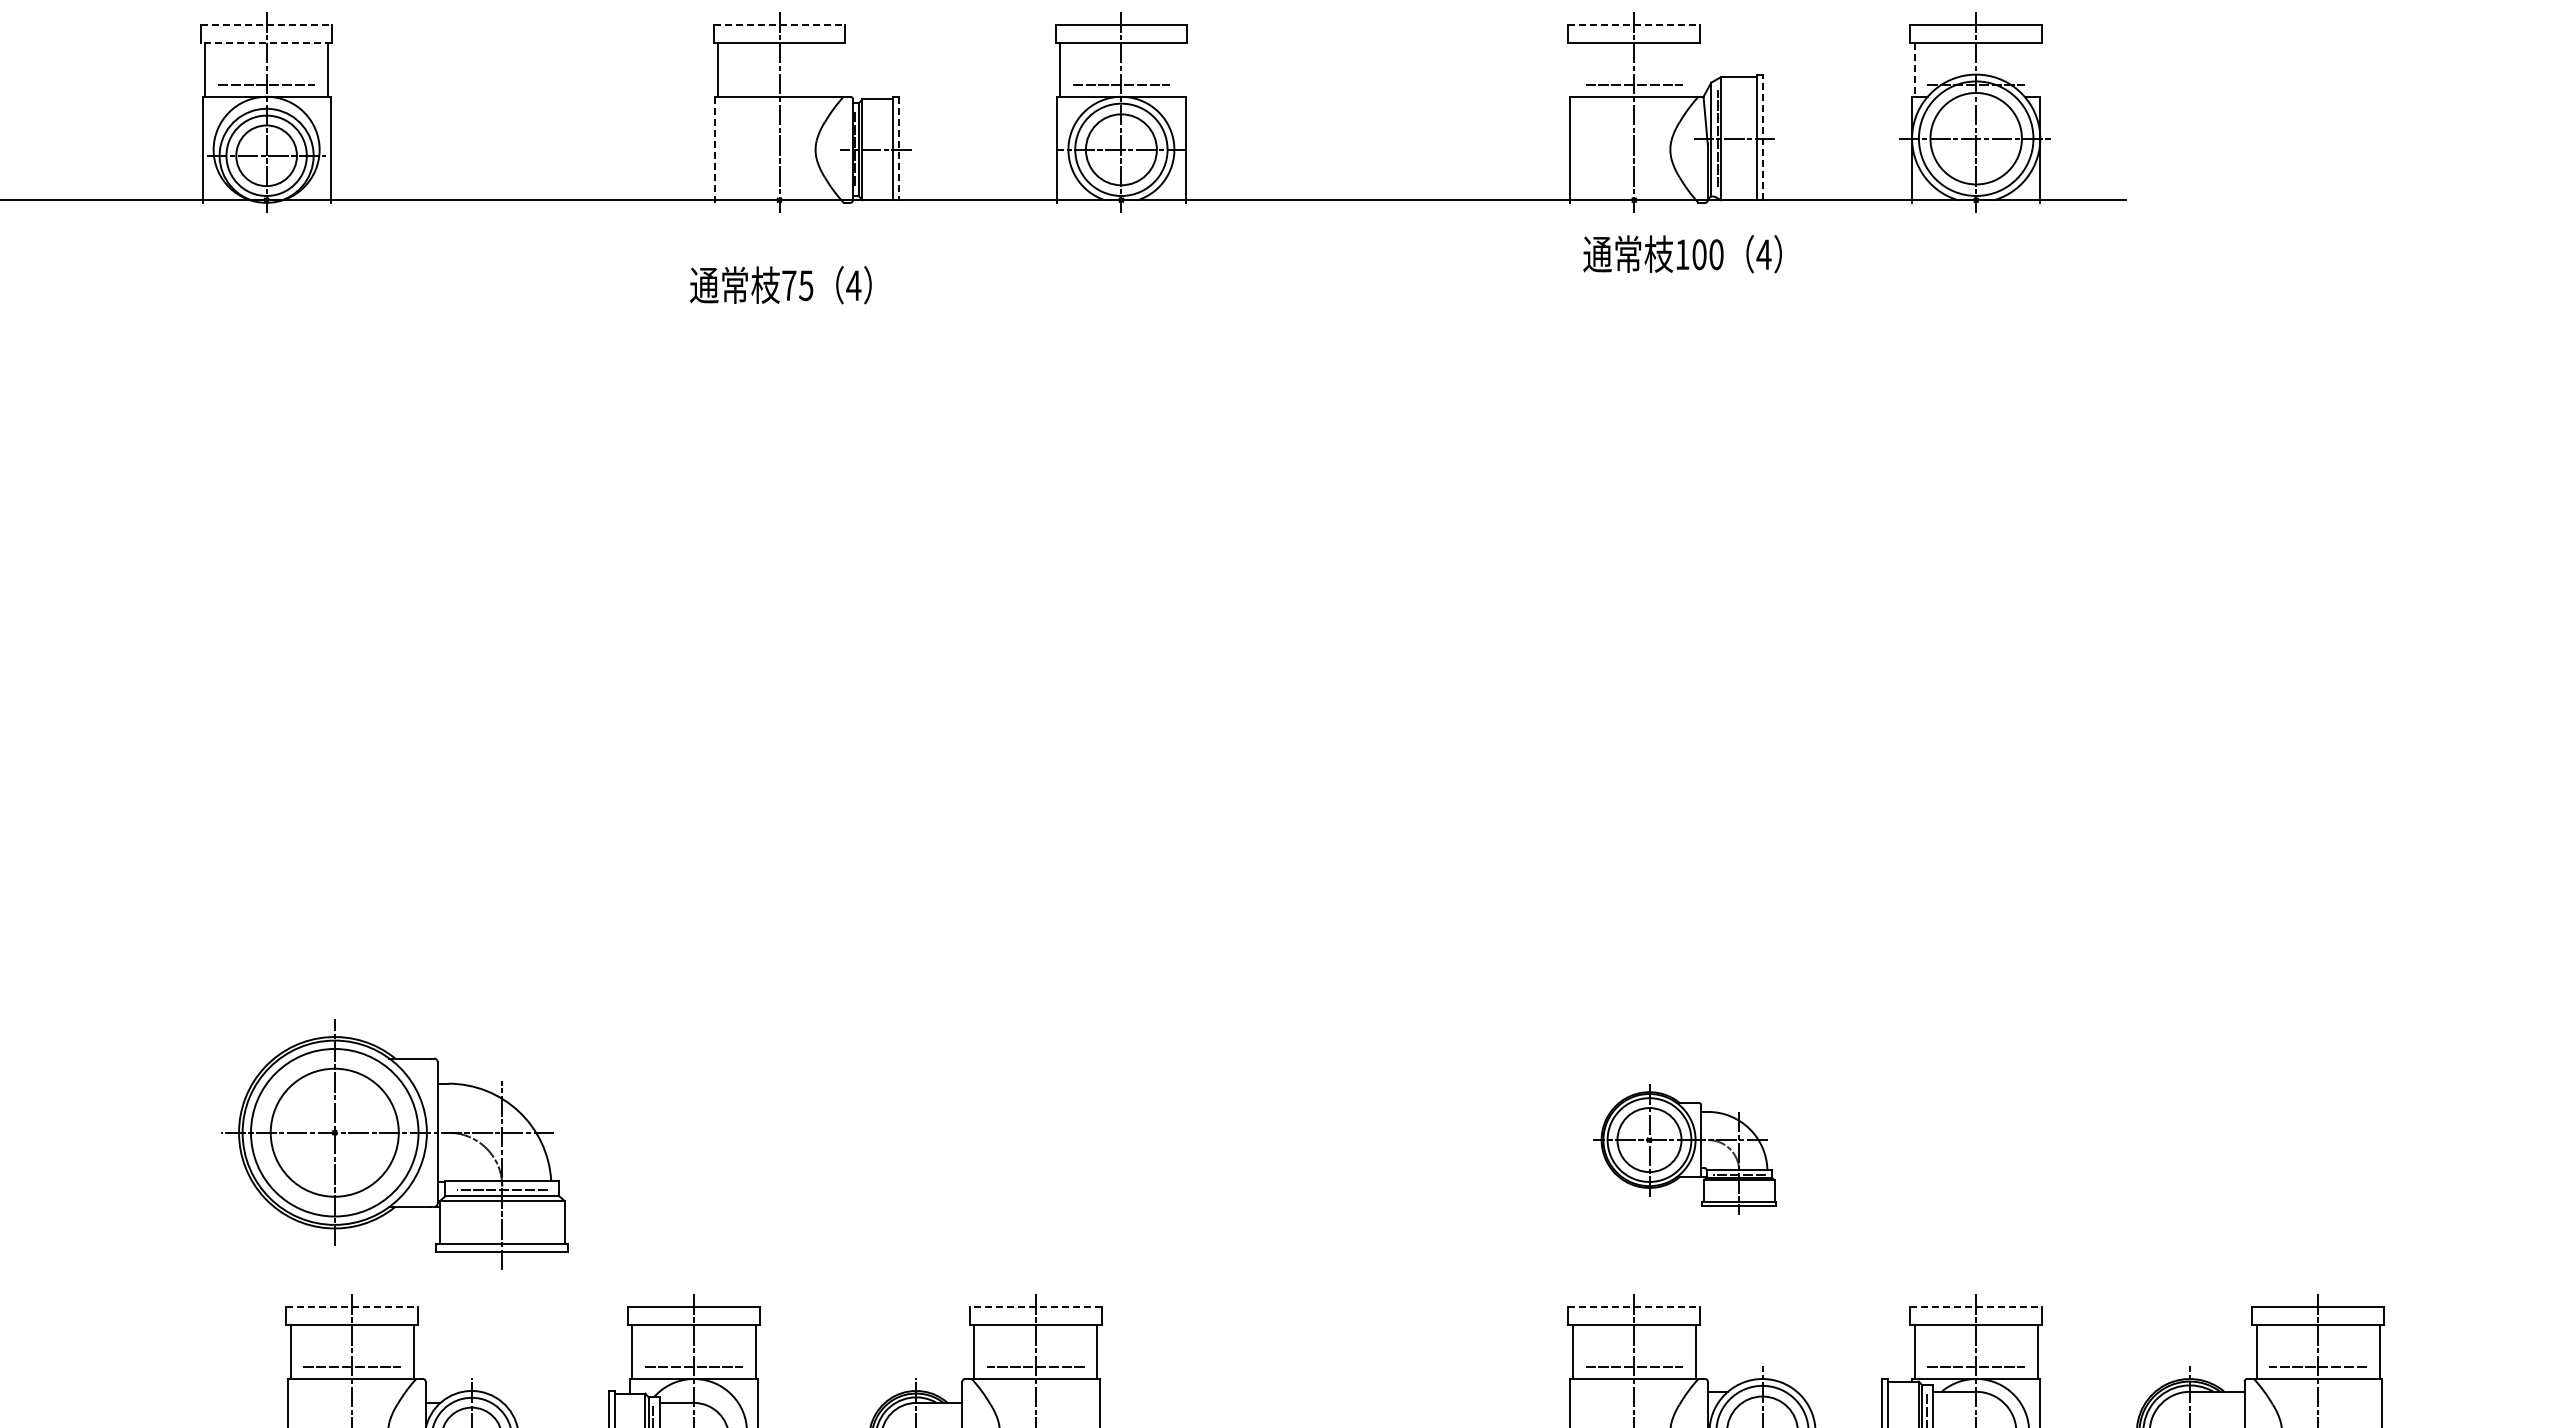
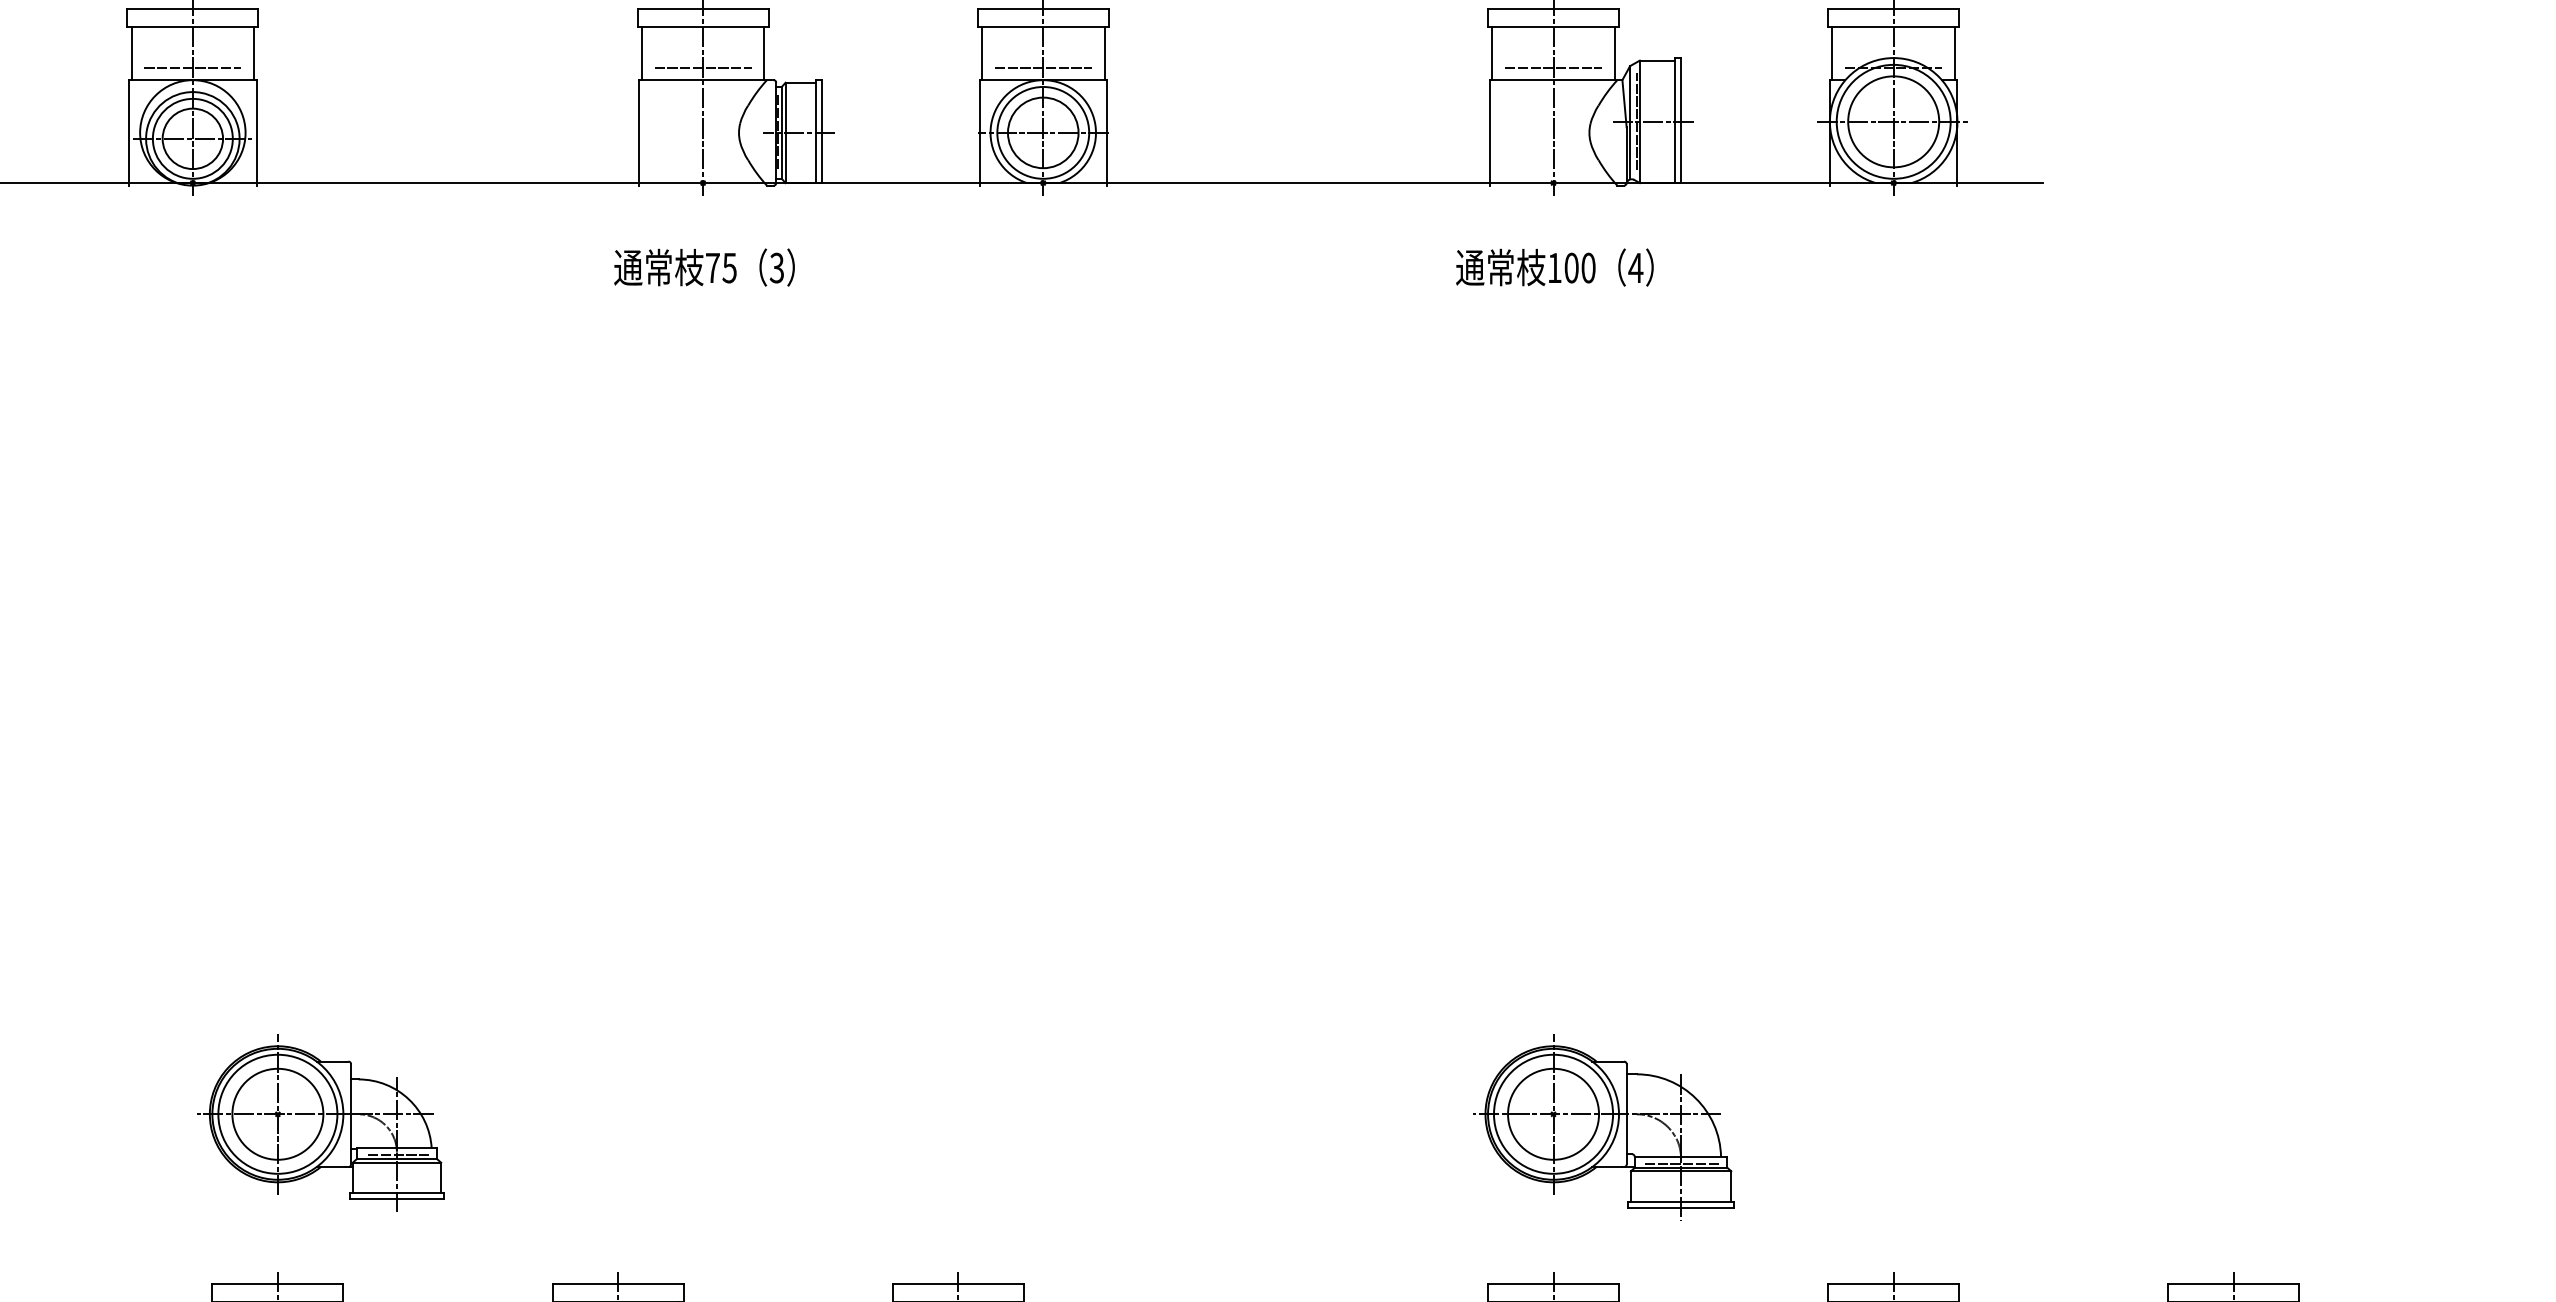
line: (266, 25) -> (192, 9), dashed -> solid
line: (779, 25) -> (703, 9), dashed -> solid
line: (1634, 25) -> (1553, 9), dashed -> solid
line: (266, 42) -> (192, 26), dashed -> solid
line: (841, 69) -> (764, 52), added
line: (1182, 69) -> (1104, 52), added
line: (1572, 69) -> (1492, 52), added
line: (1695, 69) -> (1614, 52), added
line: (1914, 69) -> (1832, 52), dashed -> solid
line: (2037, 69) -> (1954, 52), added
line: (779, 84) -> (703, 67), added
line: (1762, 137) -> (1681, 120), dashed -> solid
line: (899, 148) -> (822, 131), dashed -> solid
line: (715, 149) -> (639, 132), dashed -> solid
text: (1682, 254) -> (1554, 267), moved
text: (853, 285) -> (776, 267), 4 -> 3
part: (395, 1144) -> (321, 1122), size x0.71
part: (1684, 1148) -> (1603, 1126), size x1.43
line: (352, 1307) -> (278, 1284), dashed -> solid
line: (1035, 1307) -> (957, 1284), dashed -> solid
line: (1634, 1307) -> (1553, 1284), dashed -> solid
line: (1976, 1307) -> (1893, 1284), dashed -> solid

